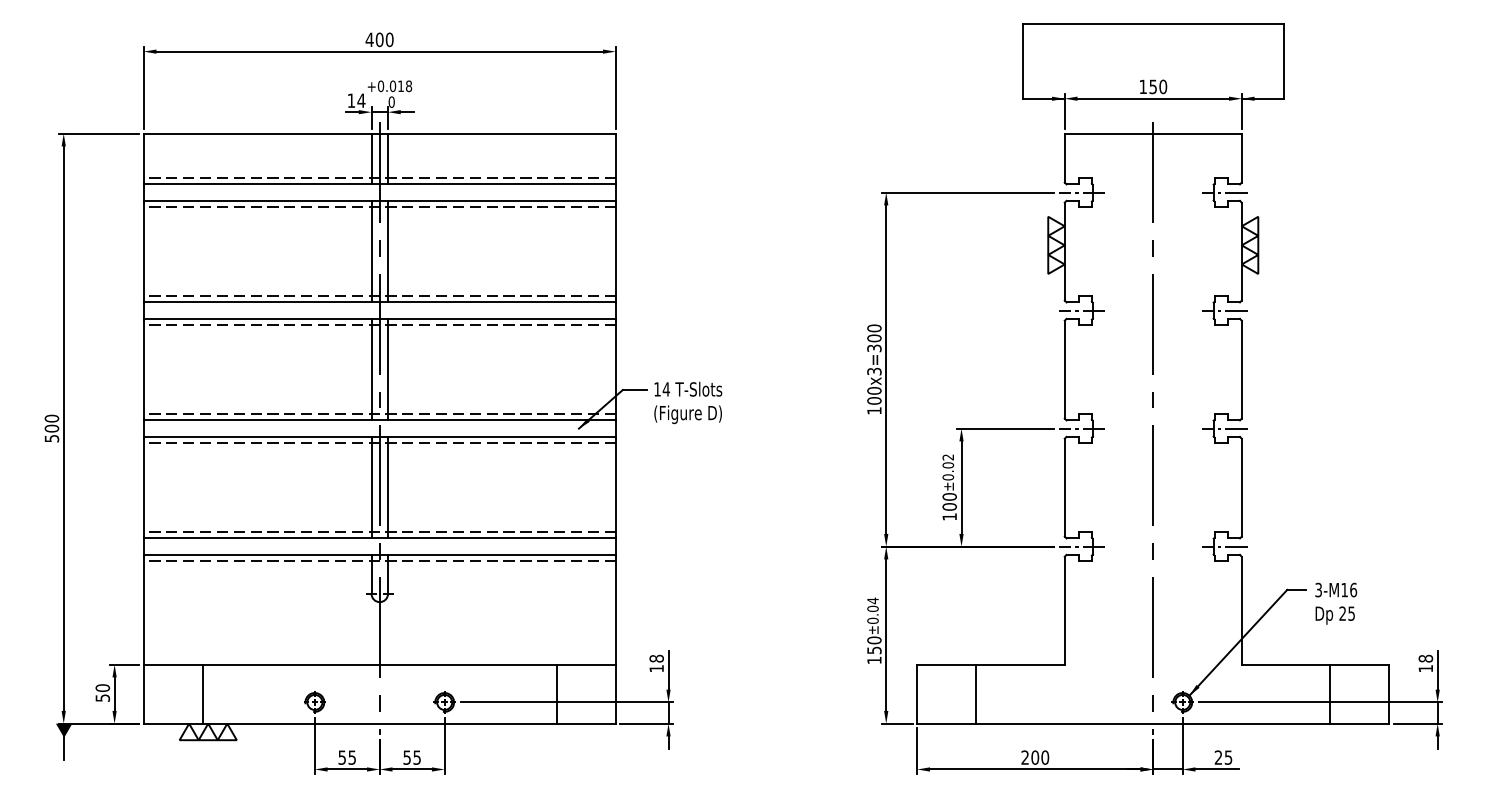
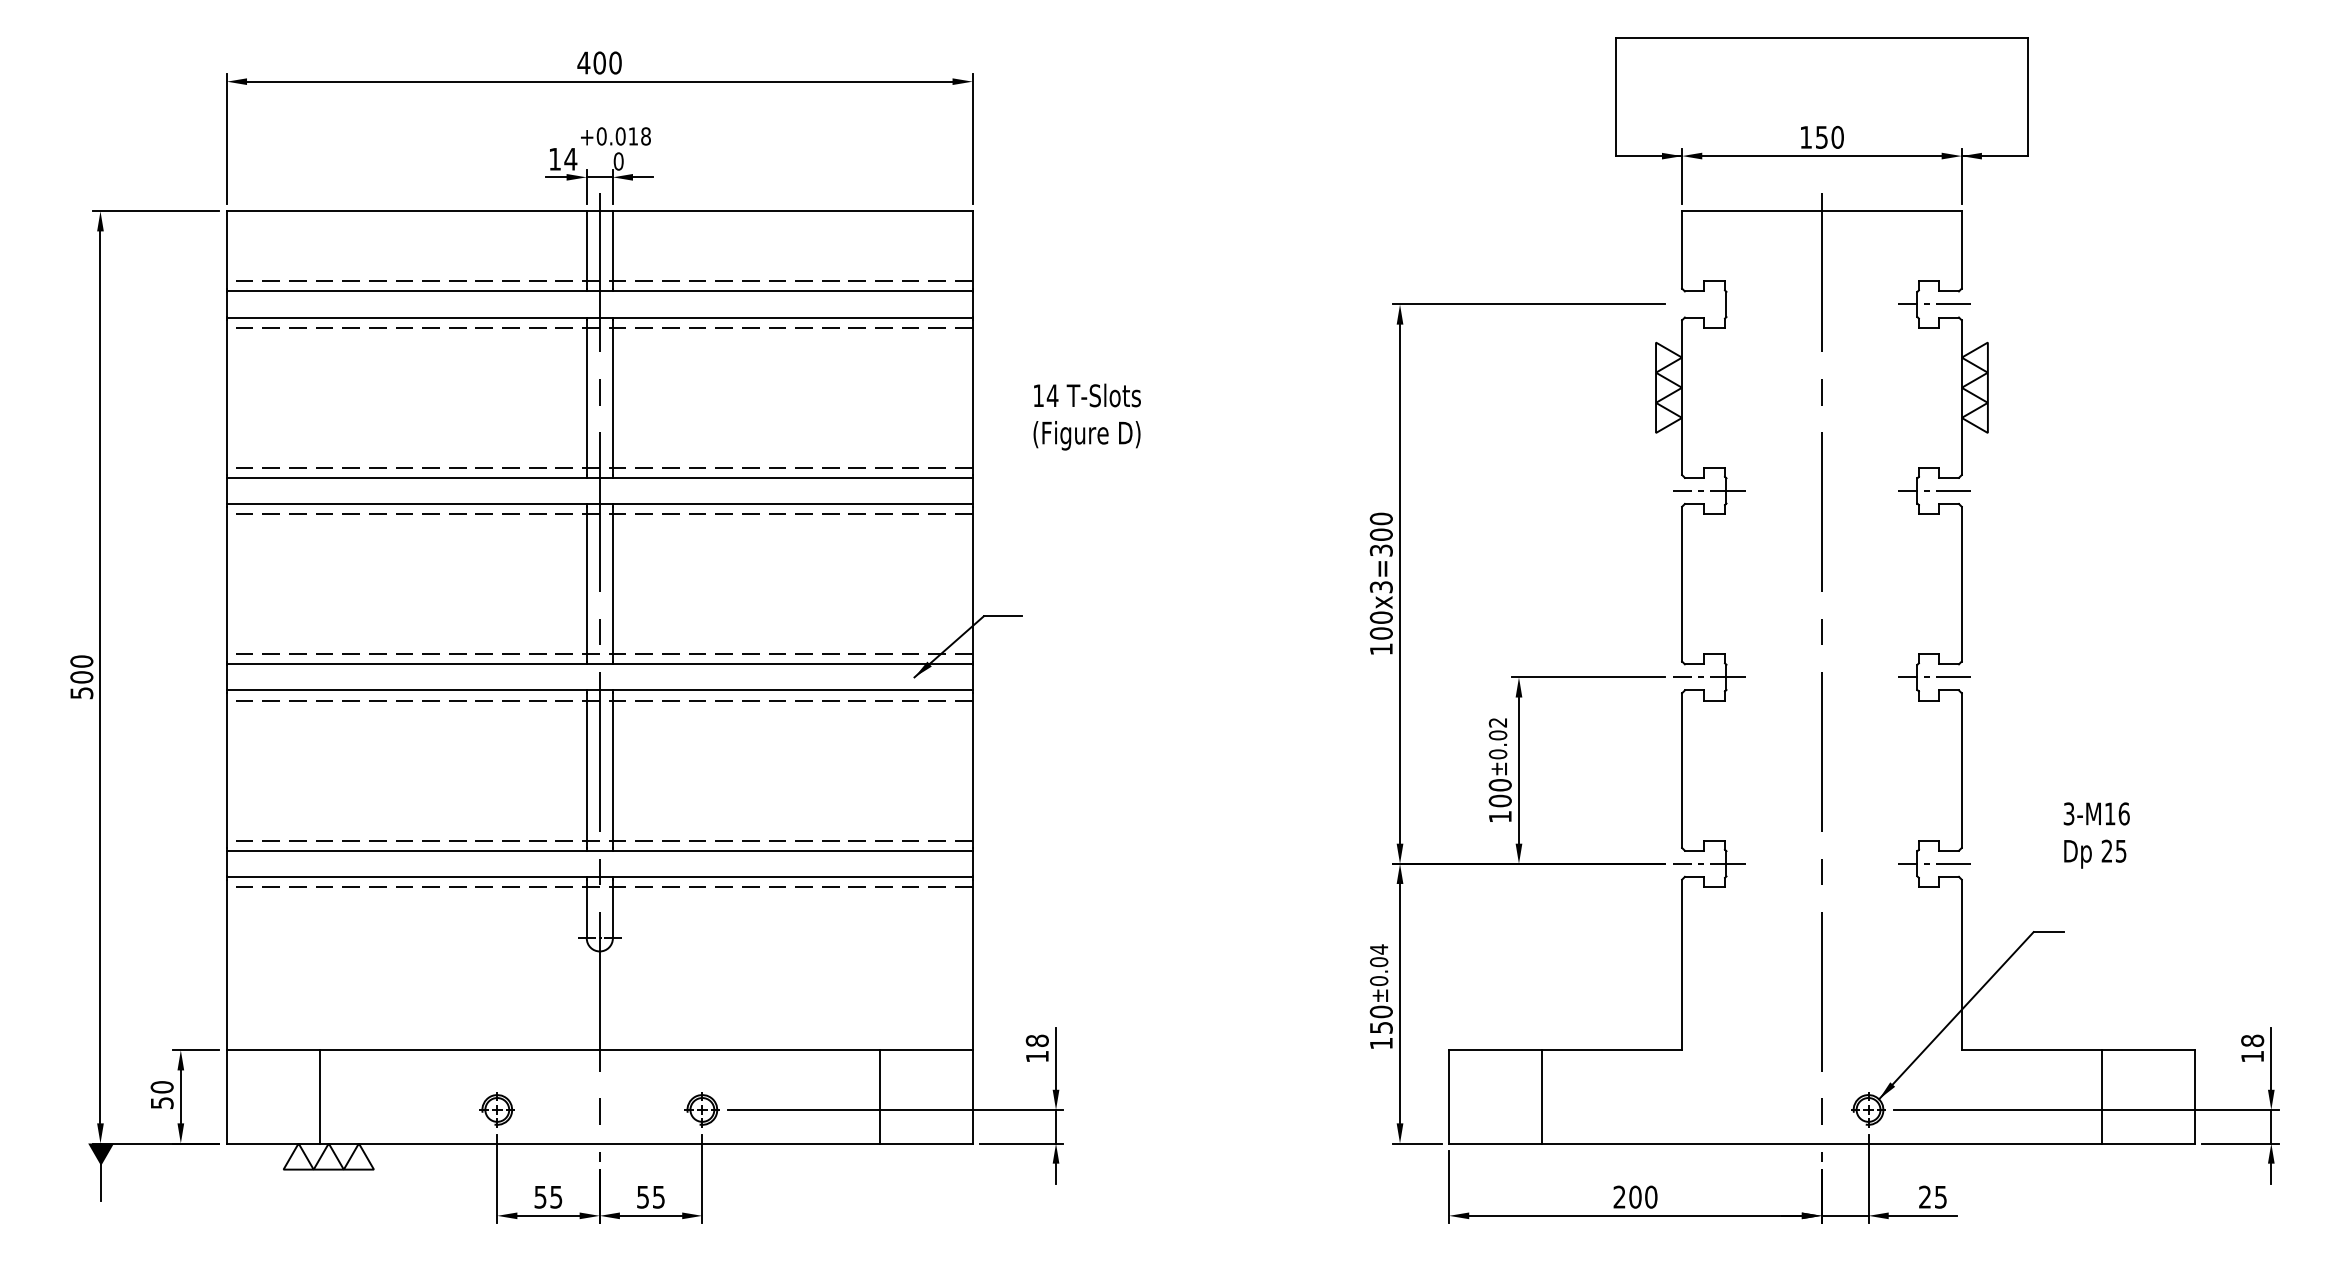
line: (1081, 192) -> (1708, 304), removed
text: (688, 402) -> (1087, 416), moved
text: (1336, 603) -> (2097, 835), moved

